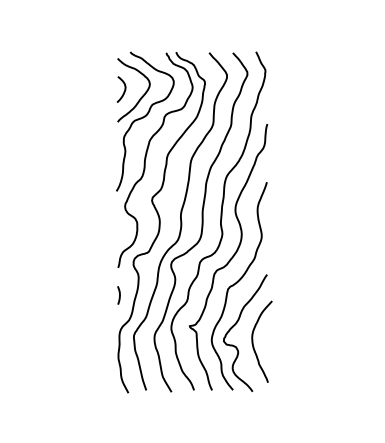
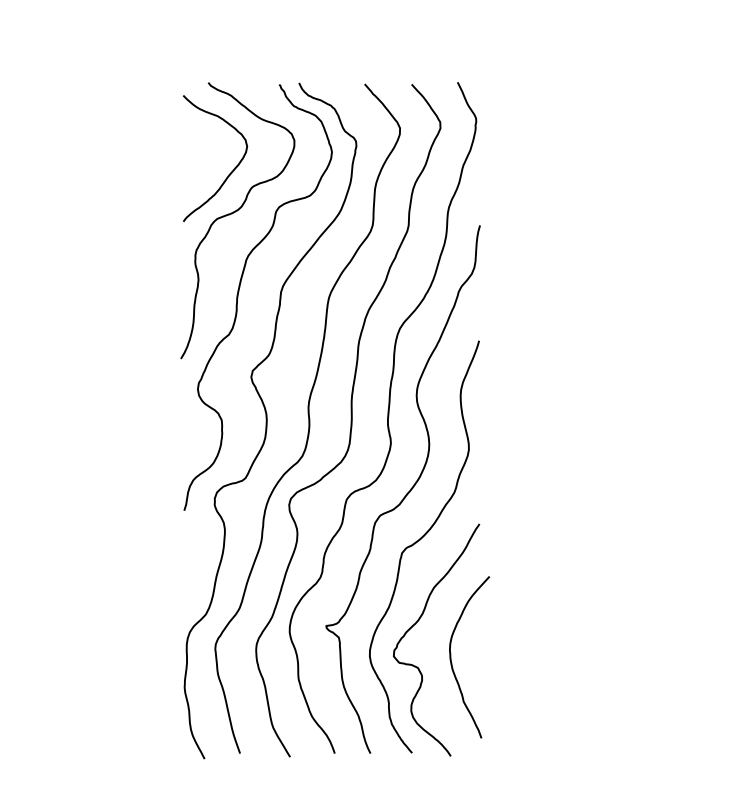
curve: (123, 91) -> (194, 160), removed
line: (119, 295) -> (186, 565), removed

